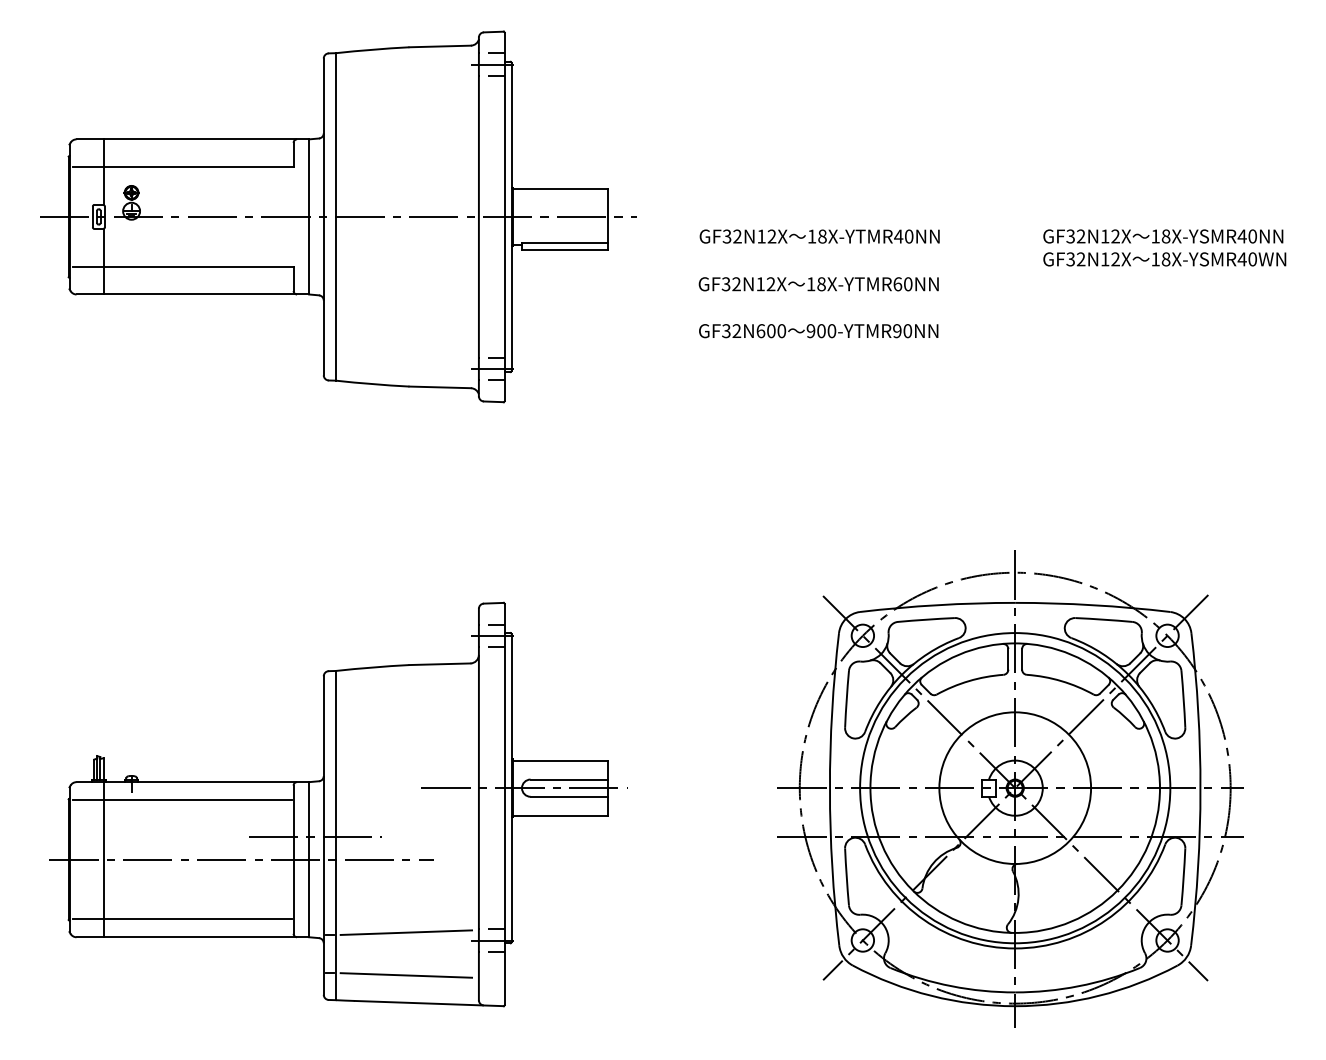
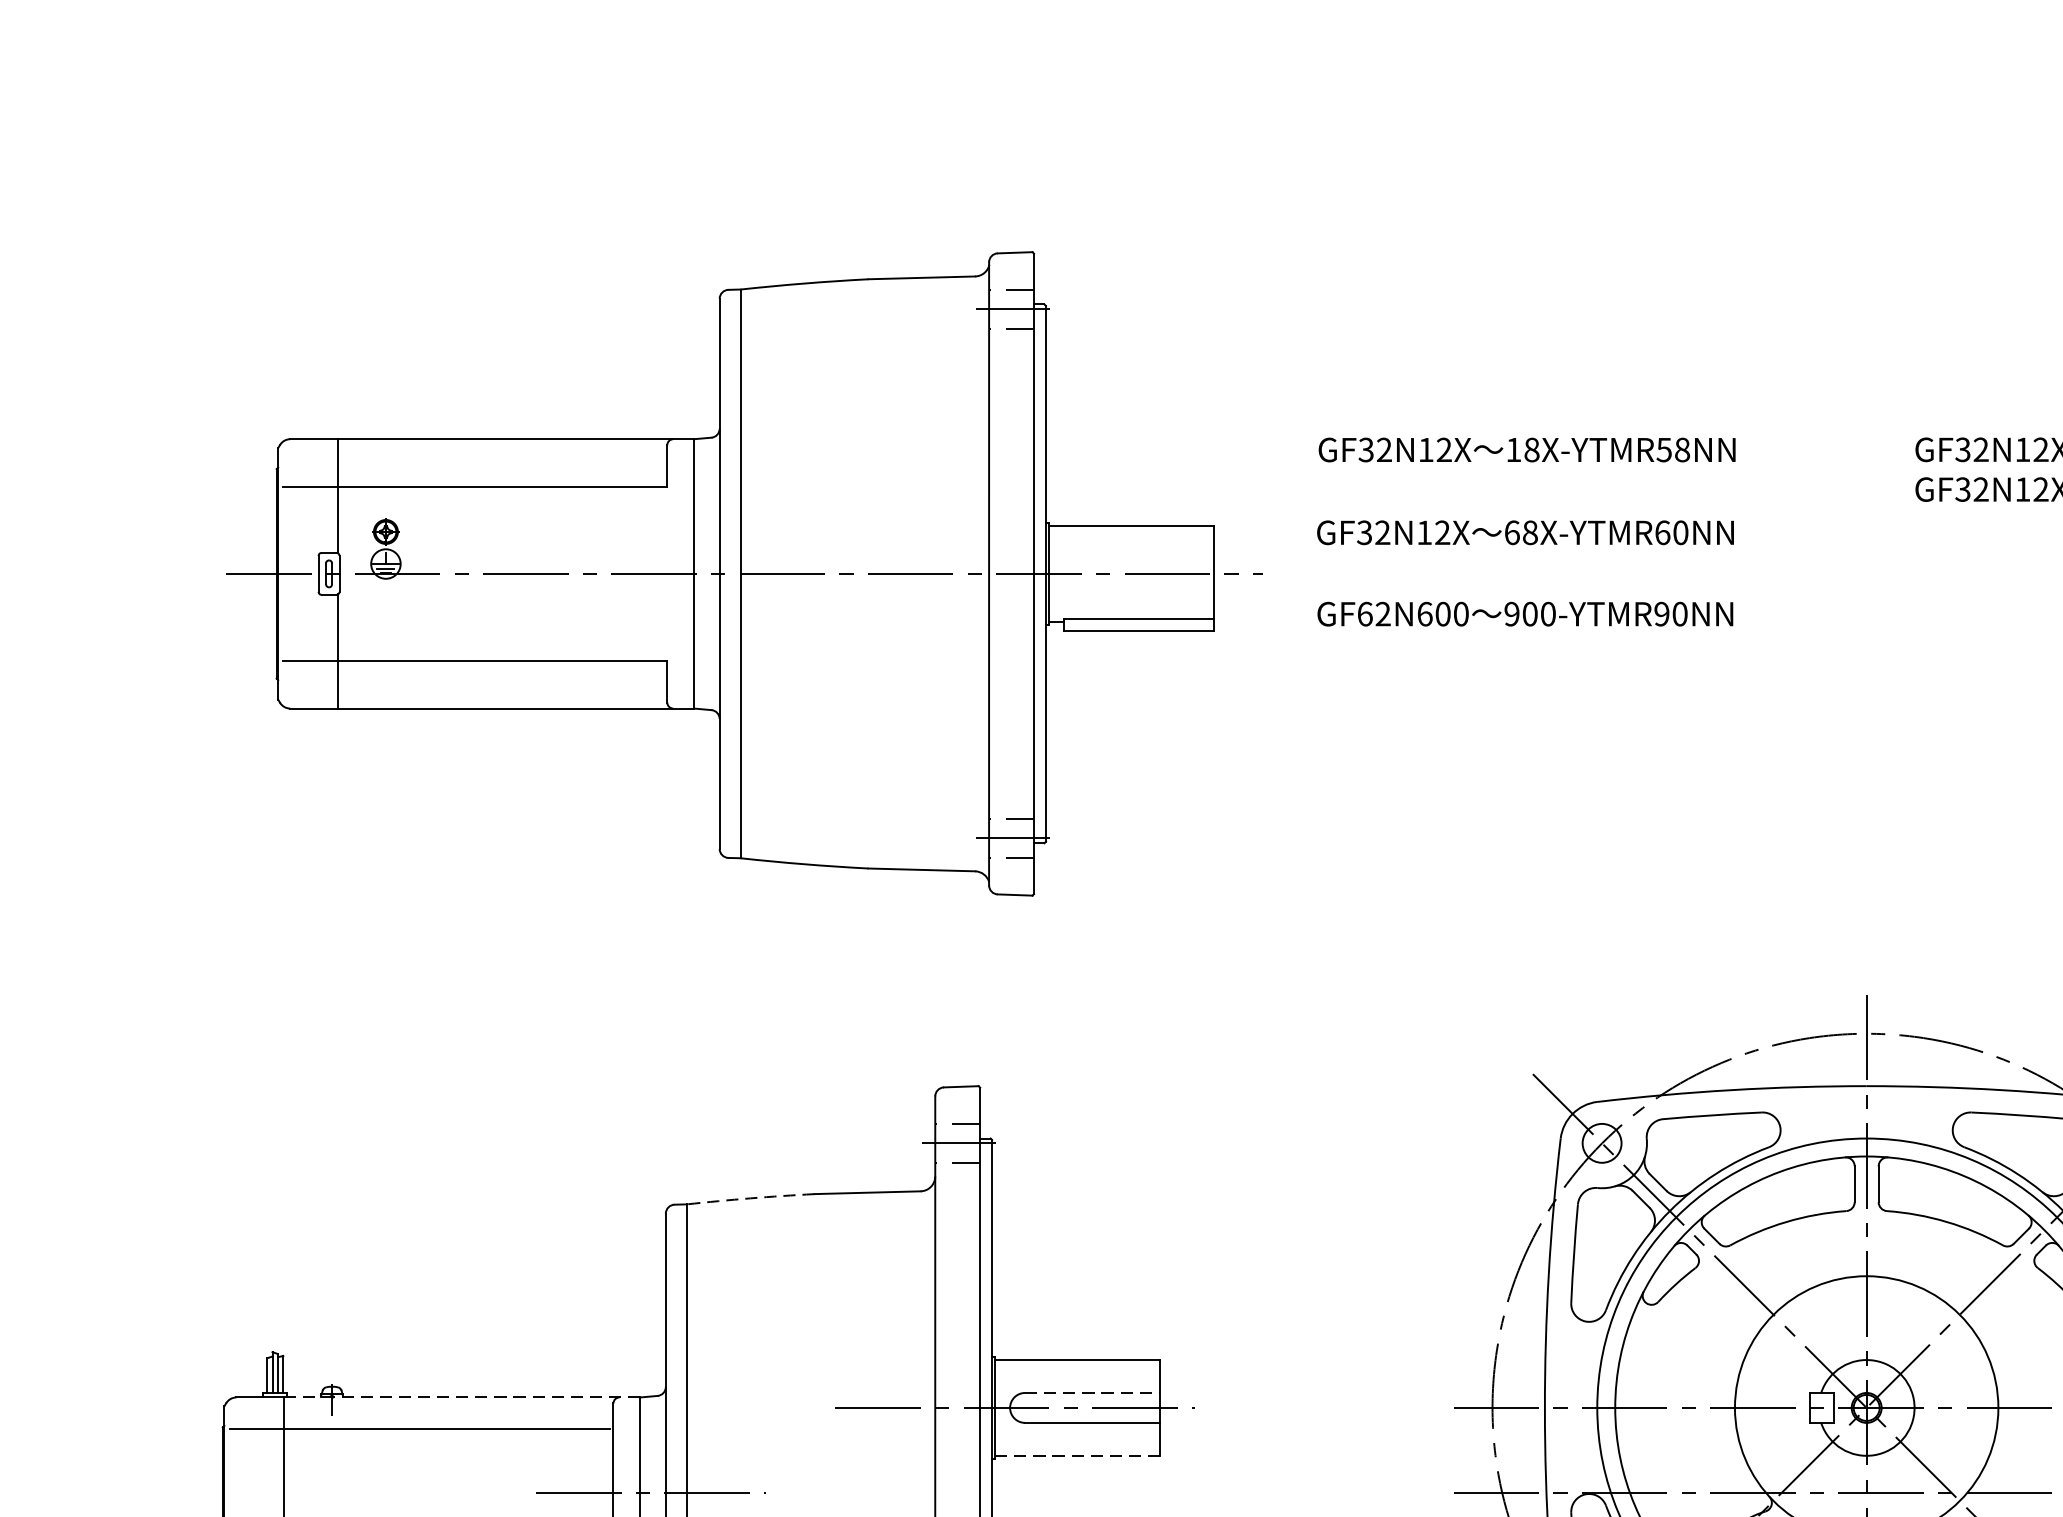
part: (338, 216) -> (745, 573), moved
text: (903, 236) -> (1672, 449), 18X-YTMR40NN -> 18X-YTMR58NN
text: (811, 284) -> (1512, 533), 18X-YTMR60NN -> 68X-YTMR60NN
text: (726, 331) -> (1365, 614), GF32N600 -> GF62N600
arc: (372, 667) -> (750, 1198), solid -> dashed
line: (569, 779) -> (1092, 1392), solid -> dashed
line: (206, 782) -> (462, 1398), solid -> dashed
line: (561, 815) -> (1078, 1455), solid -> dashed

